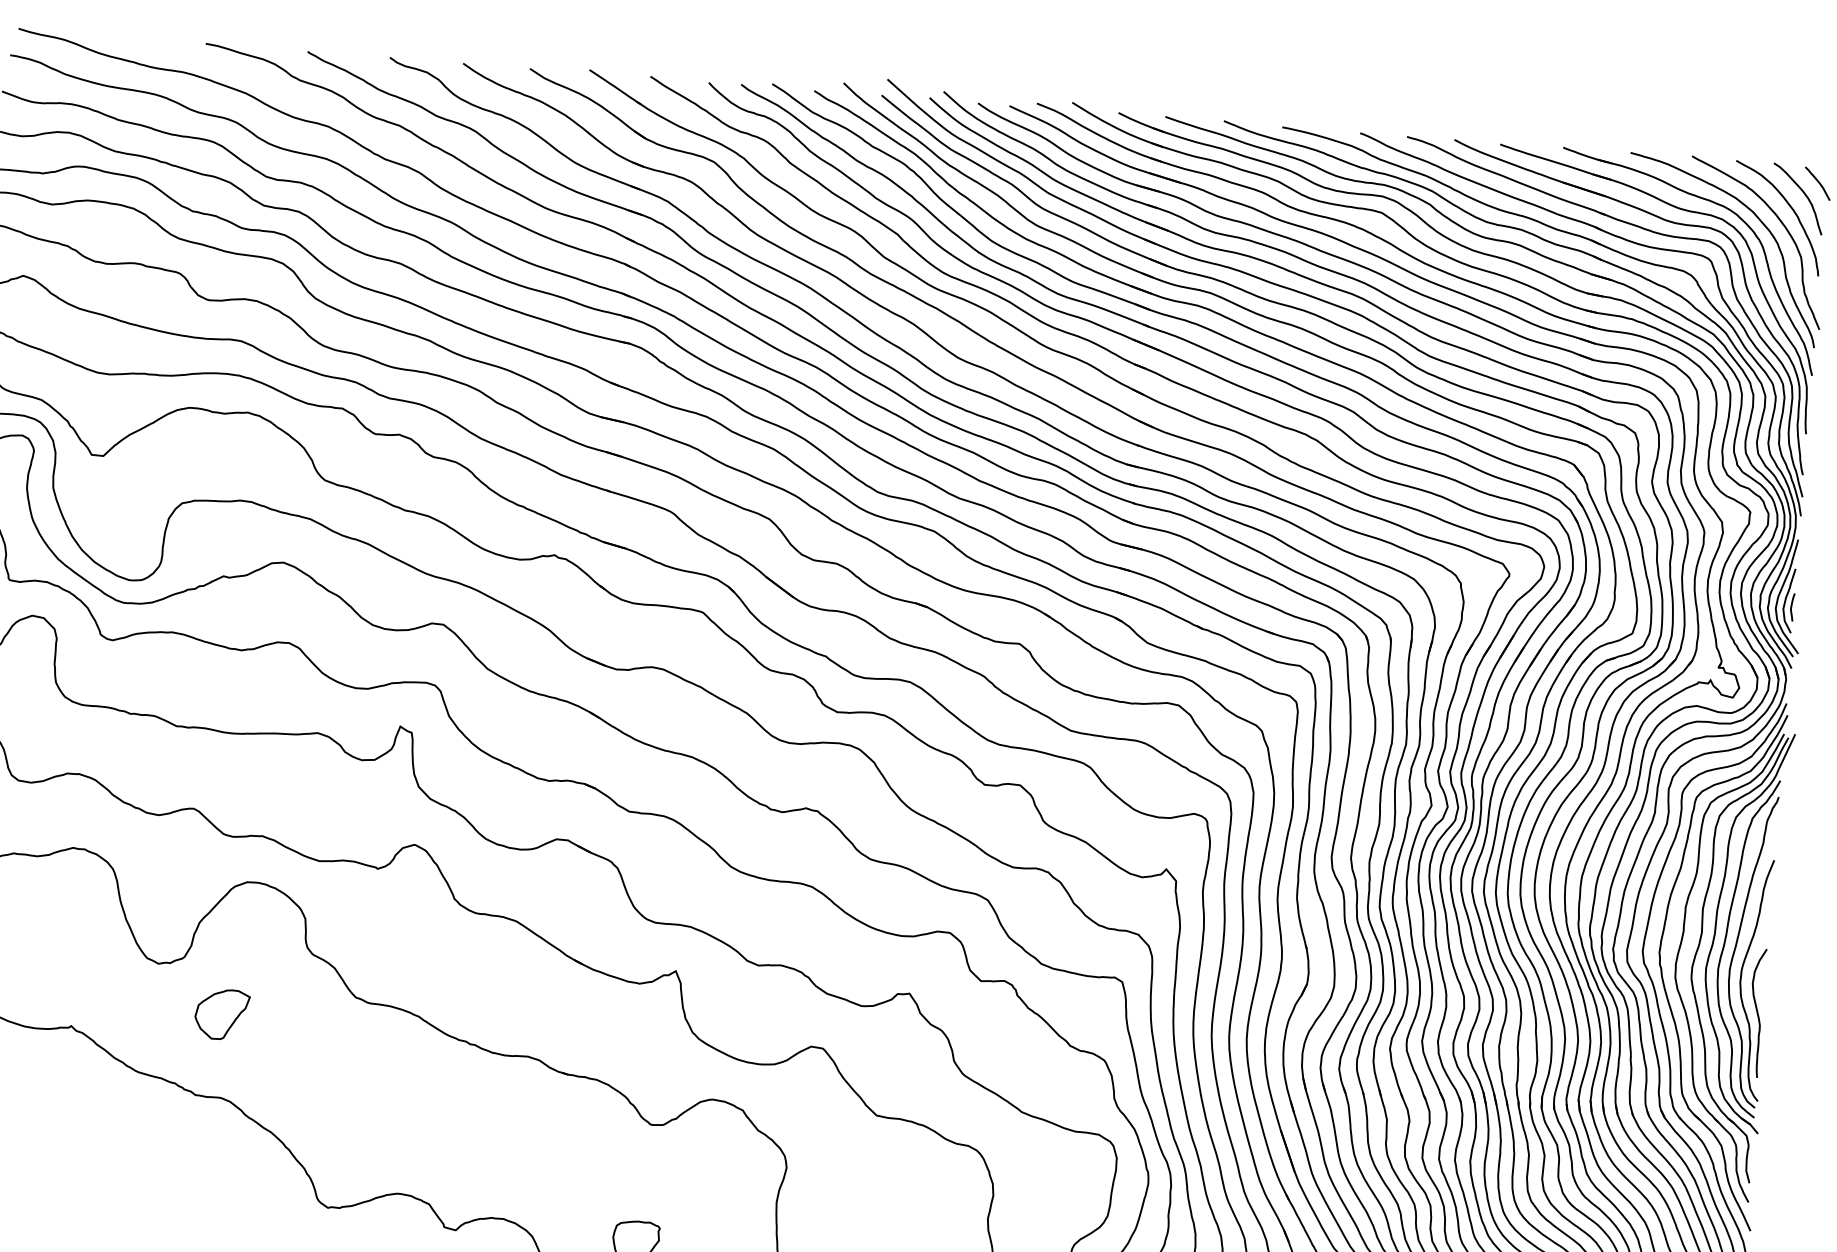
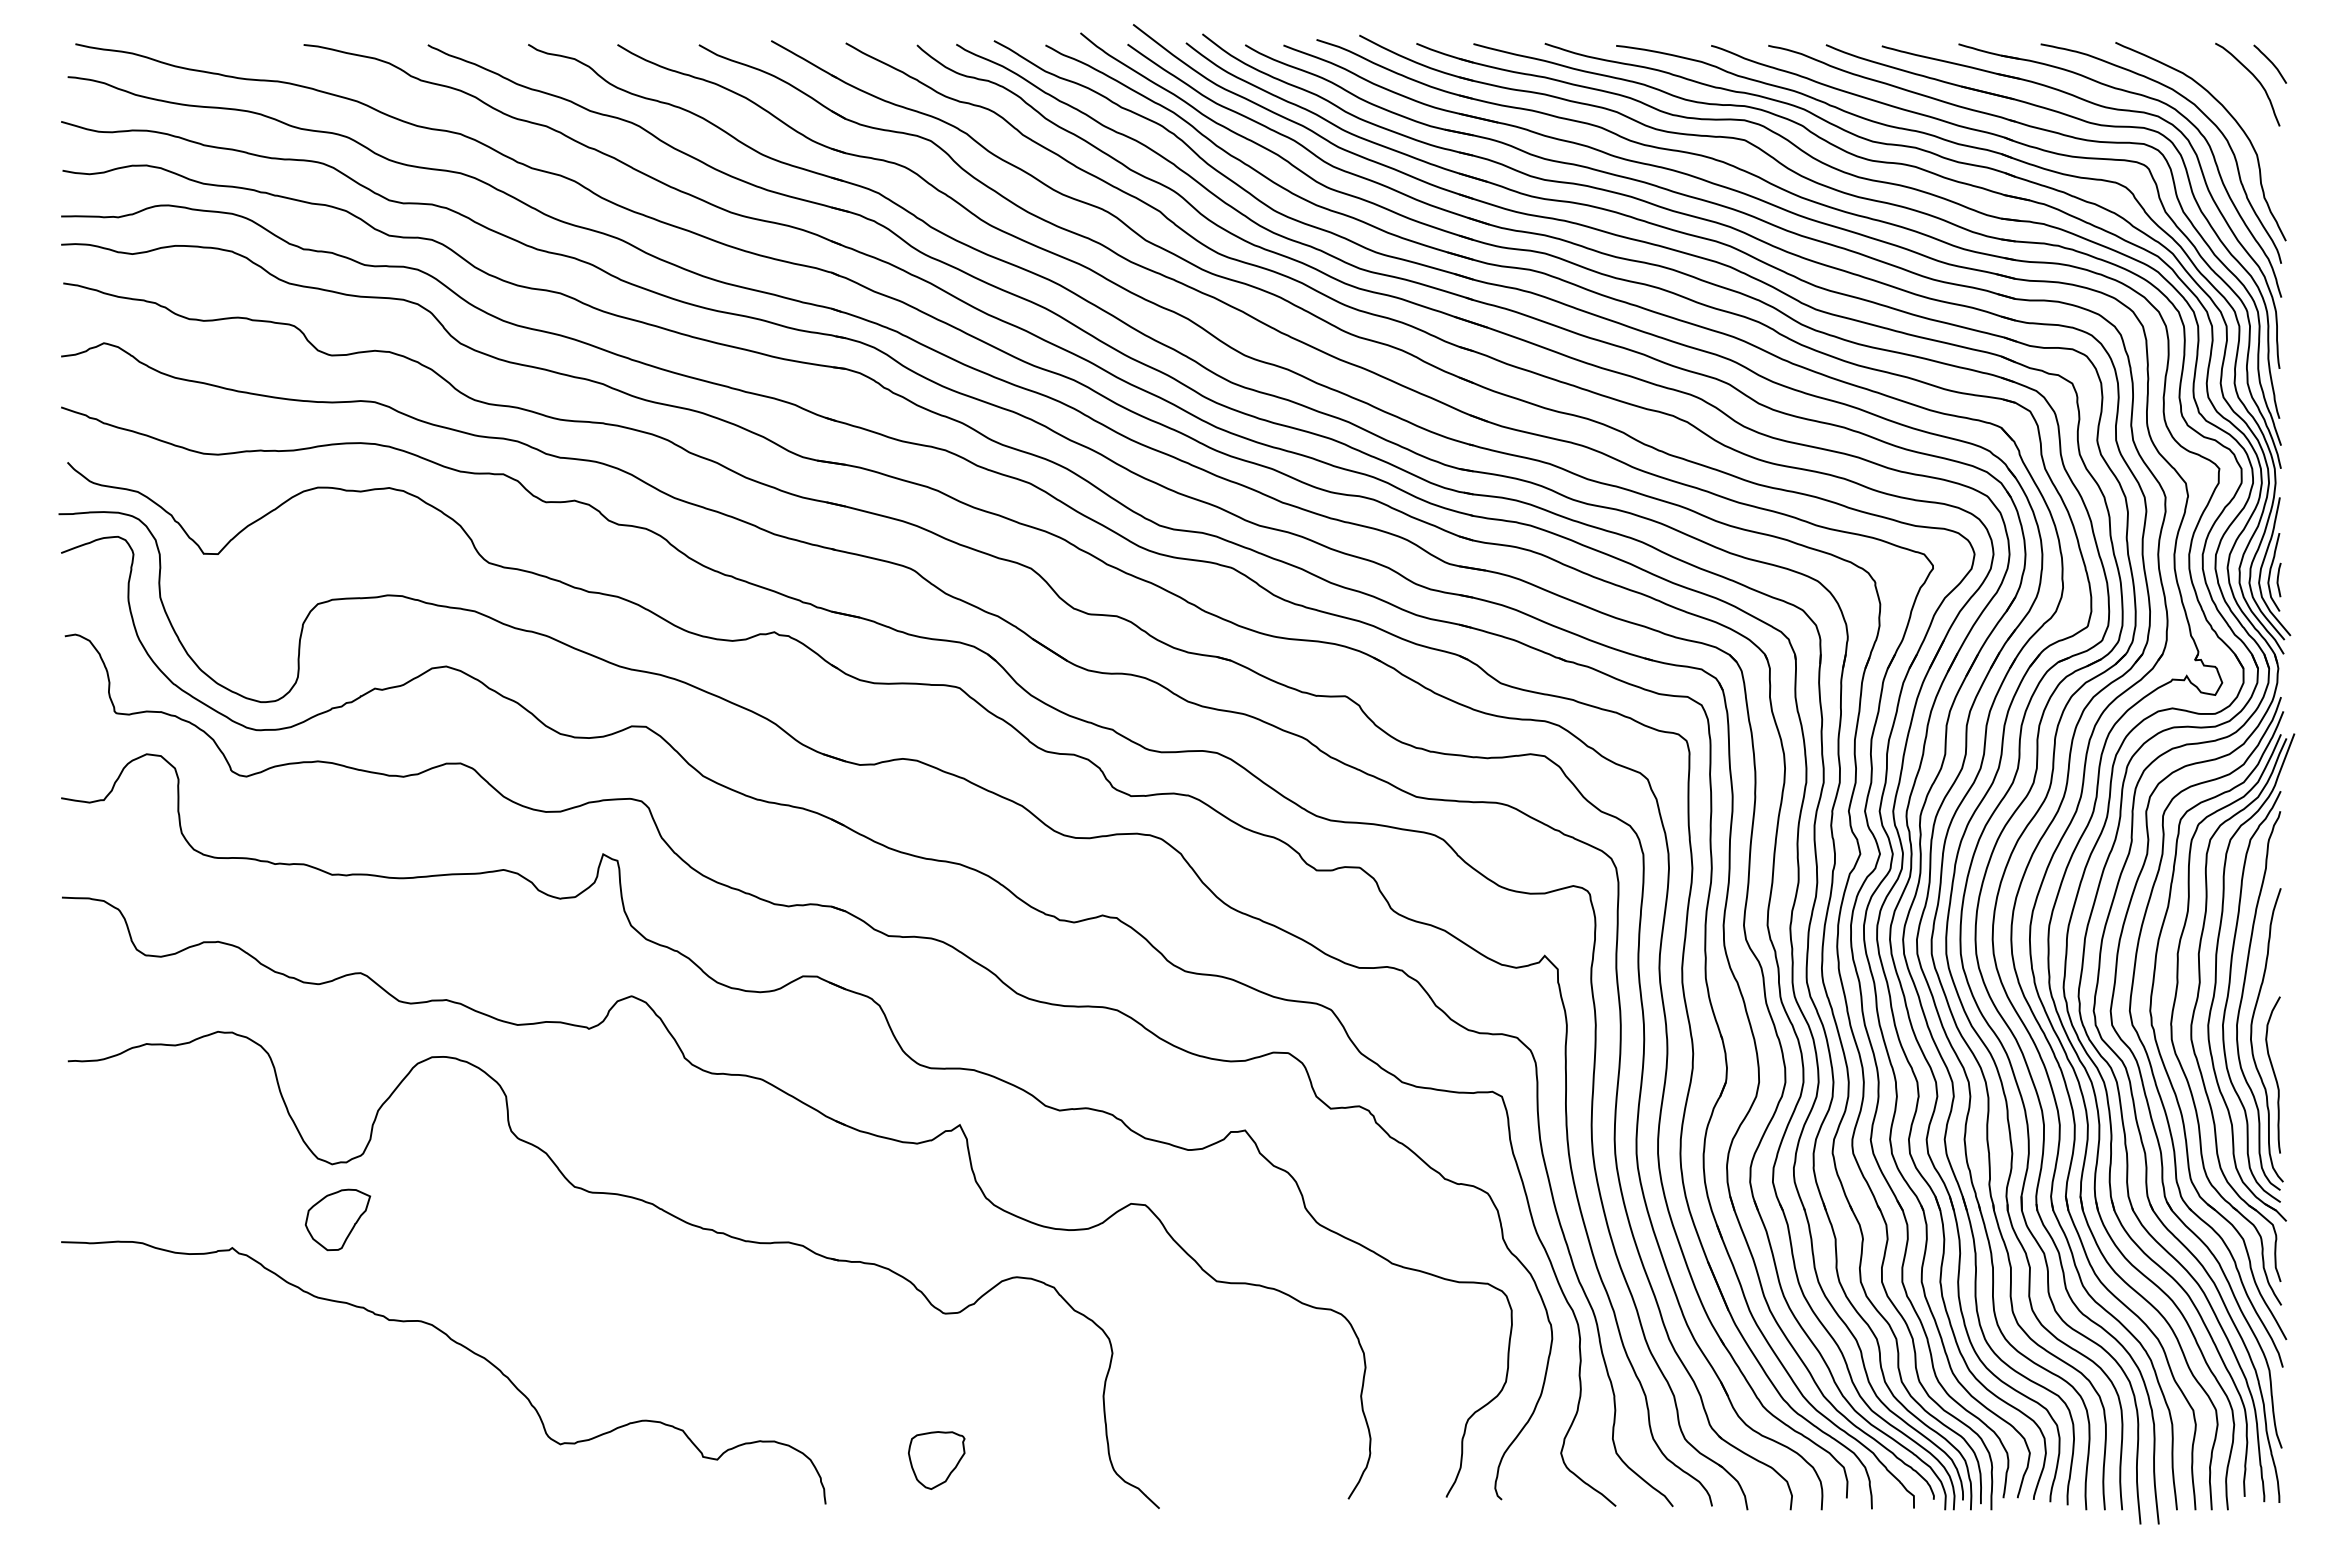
curve: (1791, 210) -> (2241, 98), removed
part: (221, 1014) -> (337, 1219), moved

